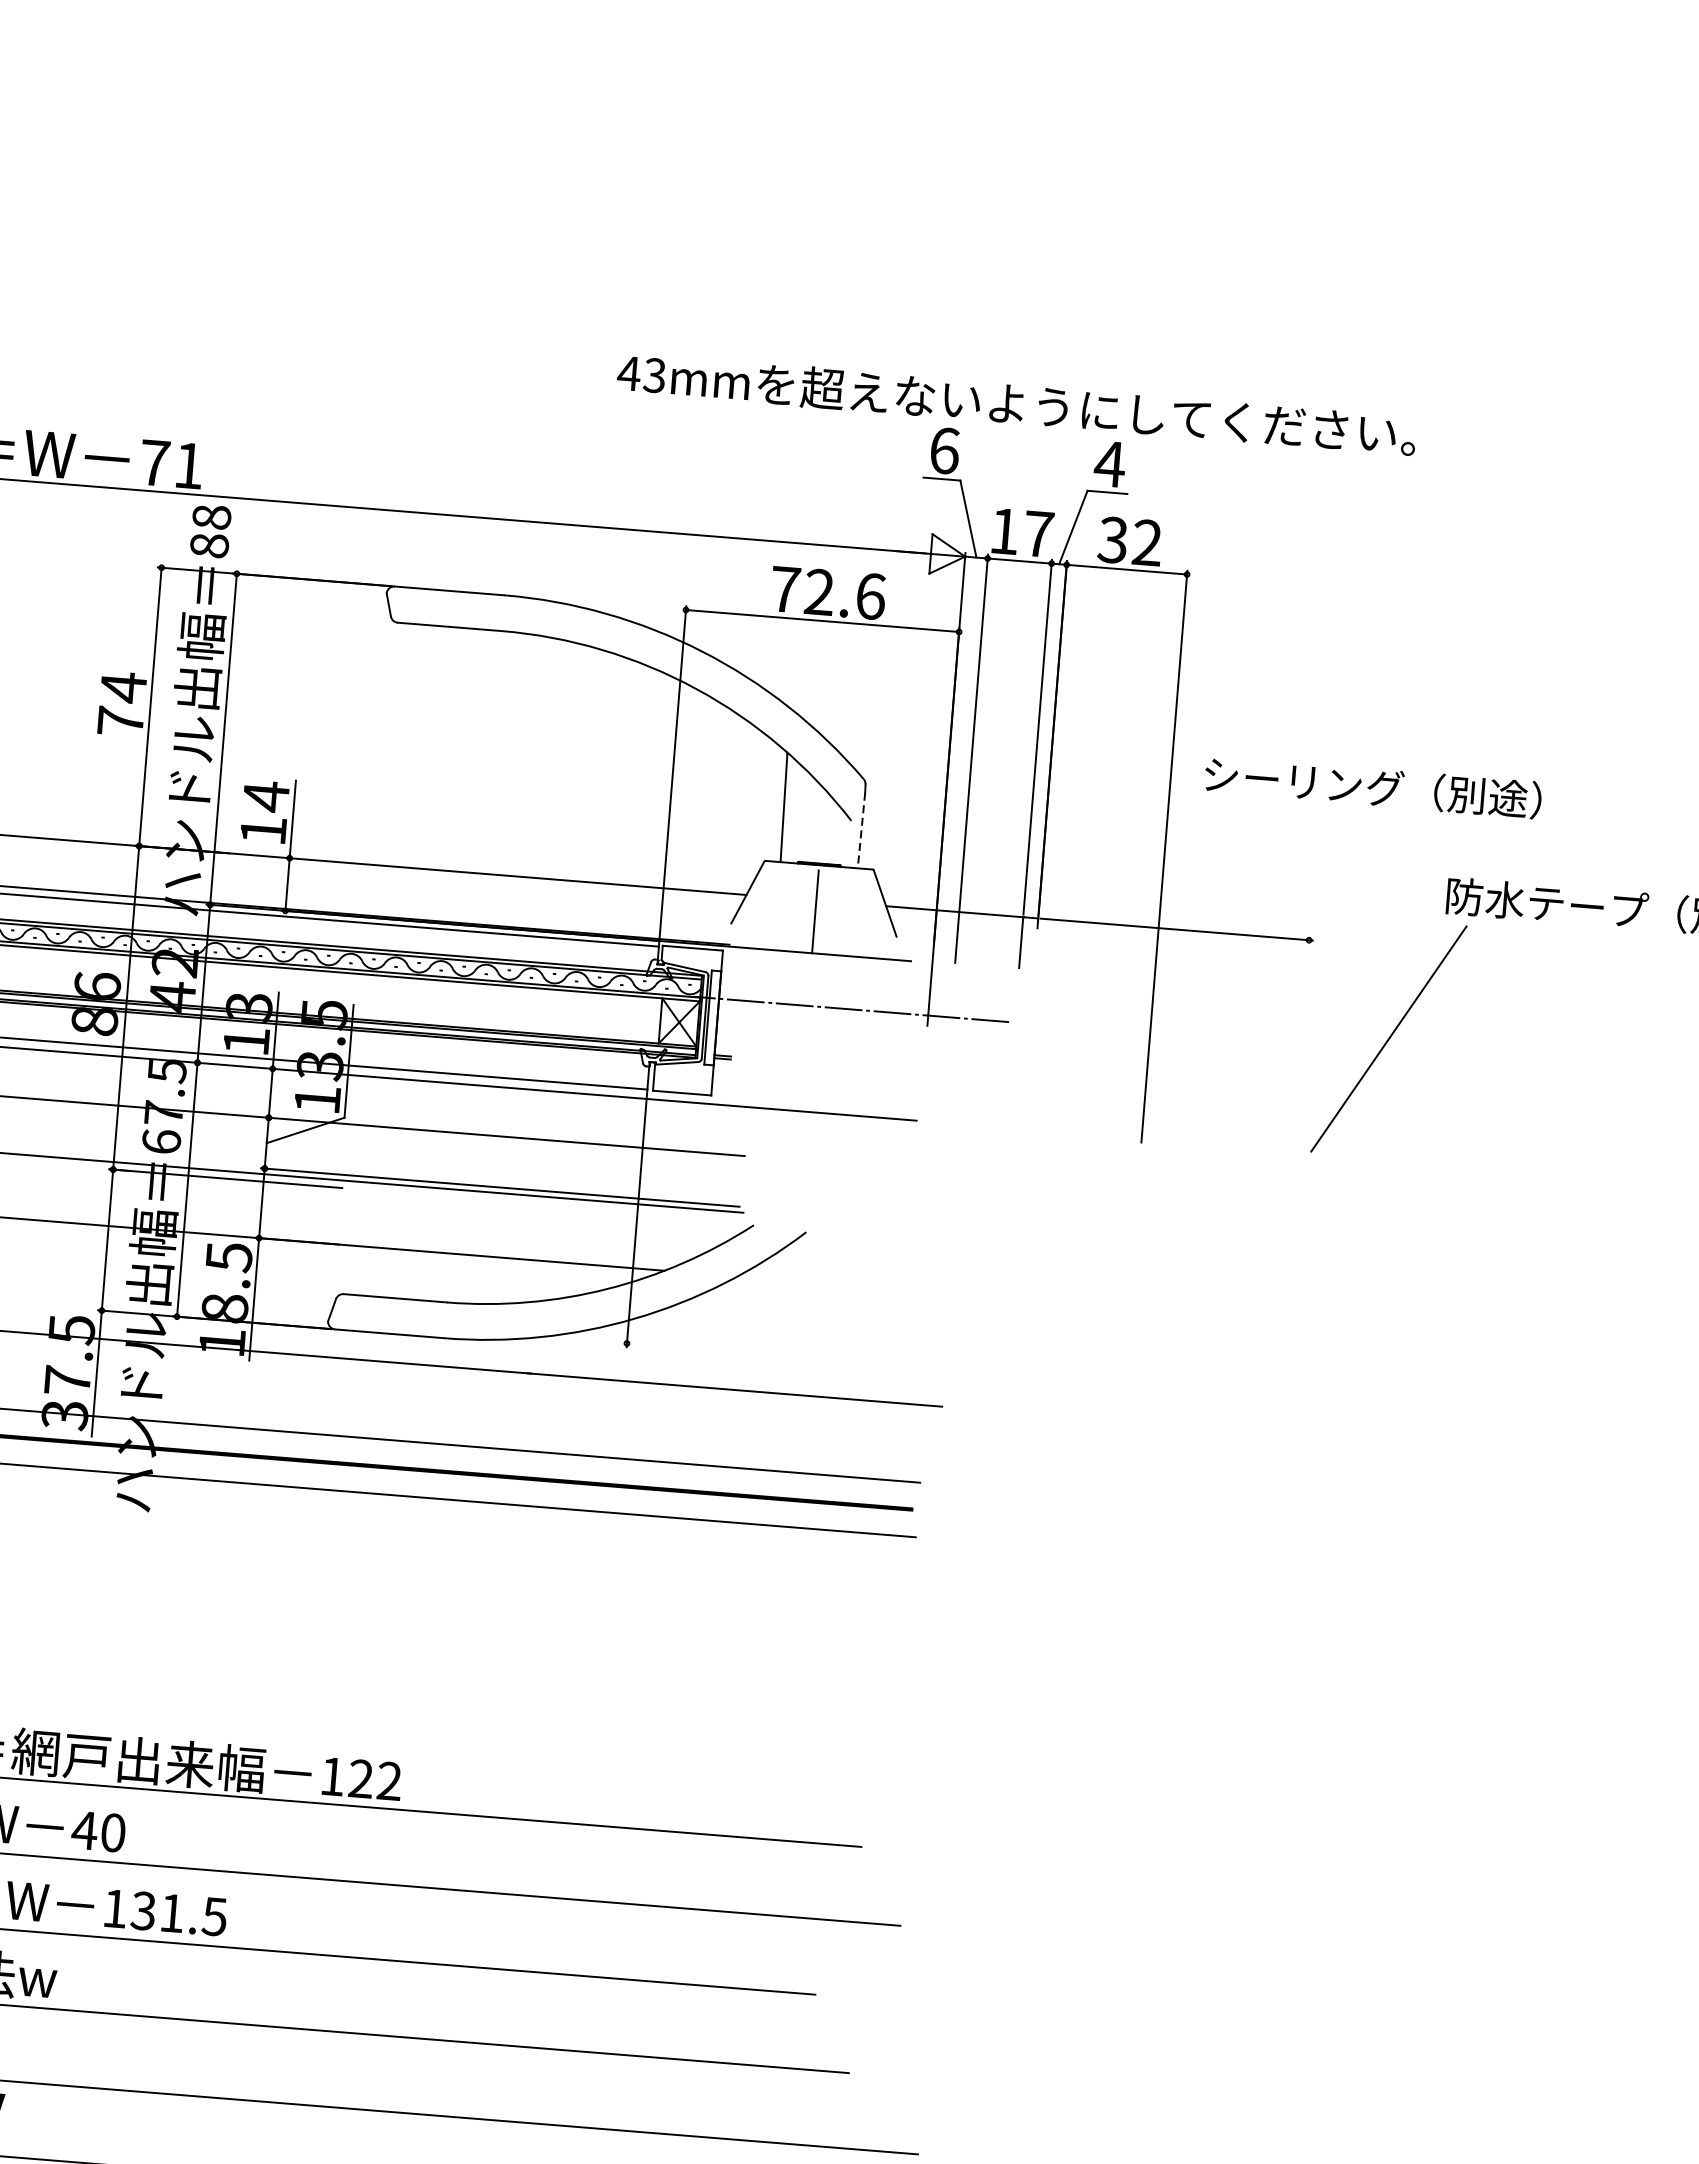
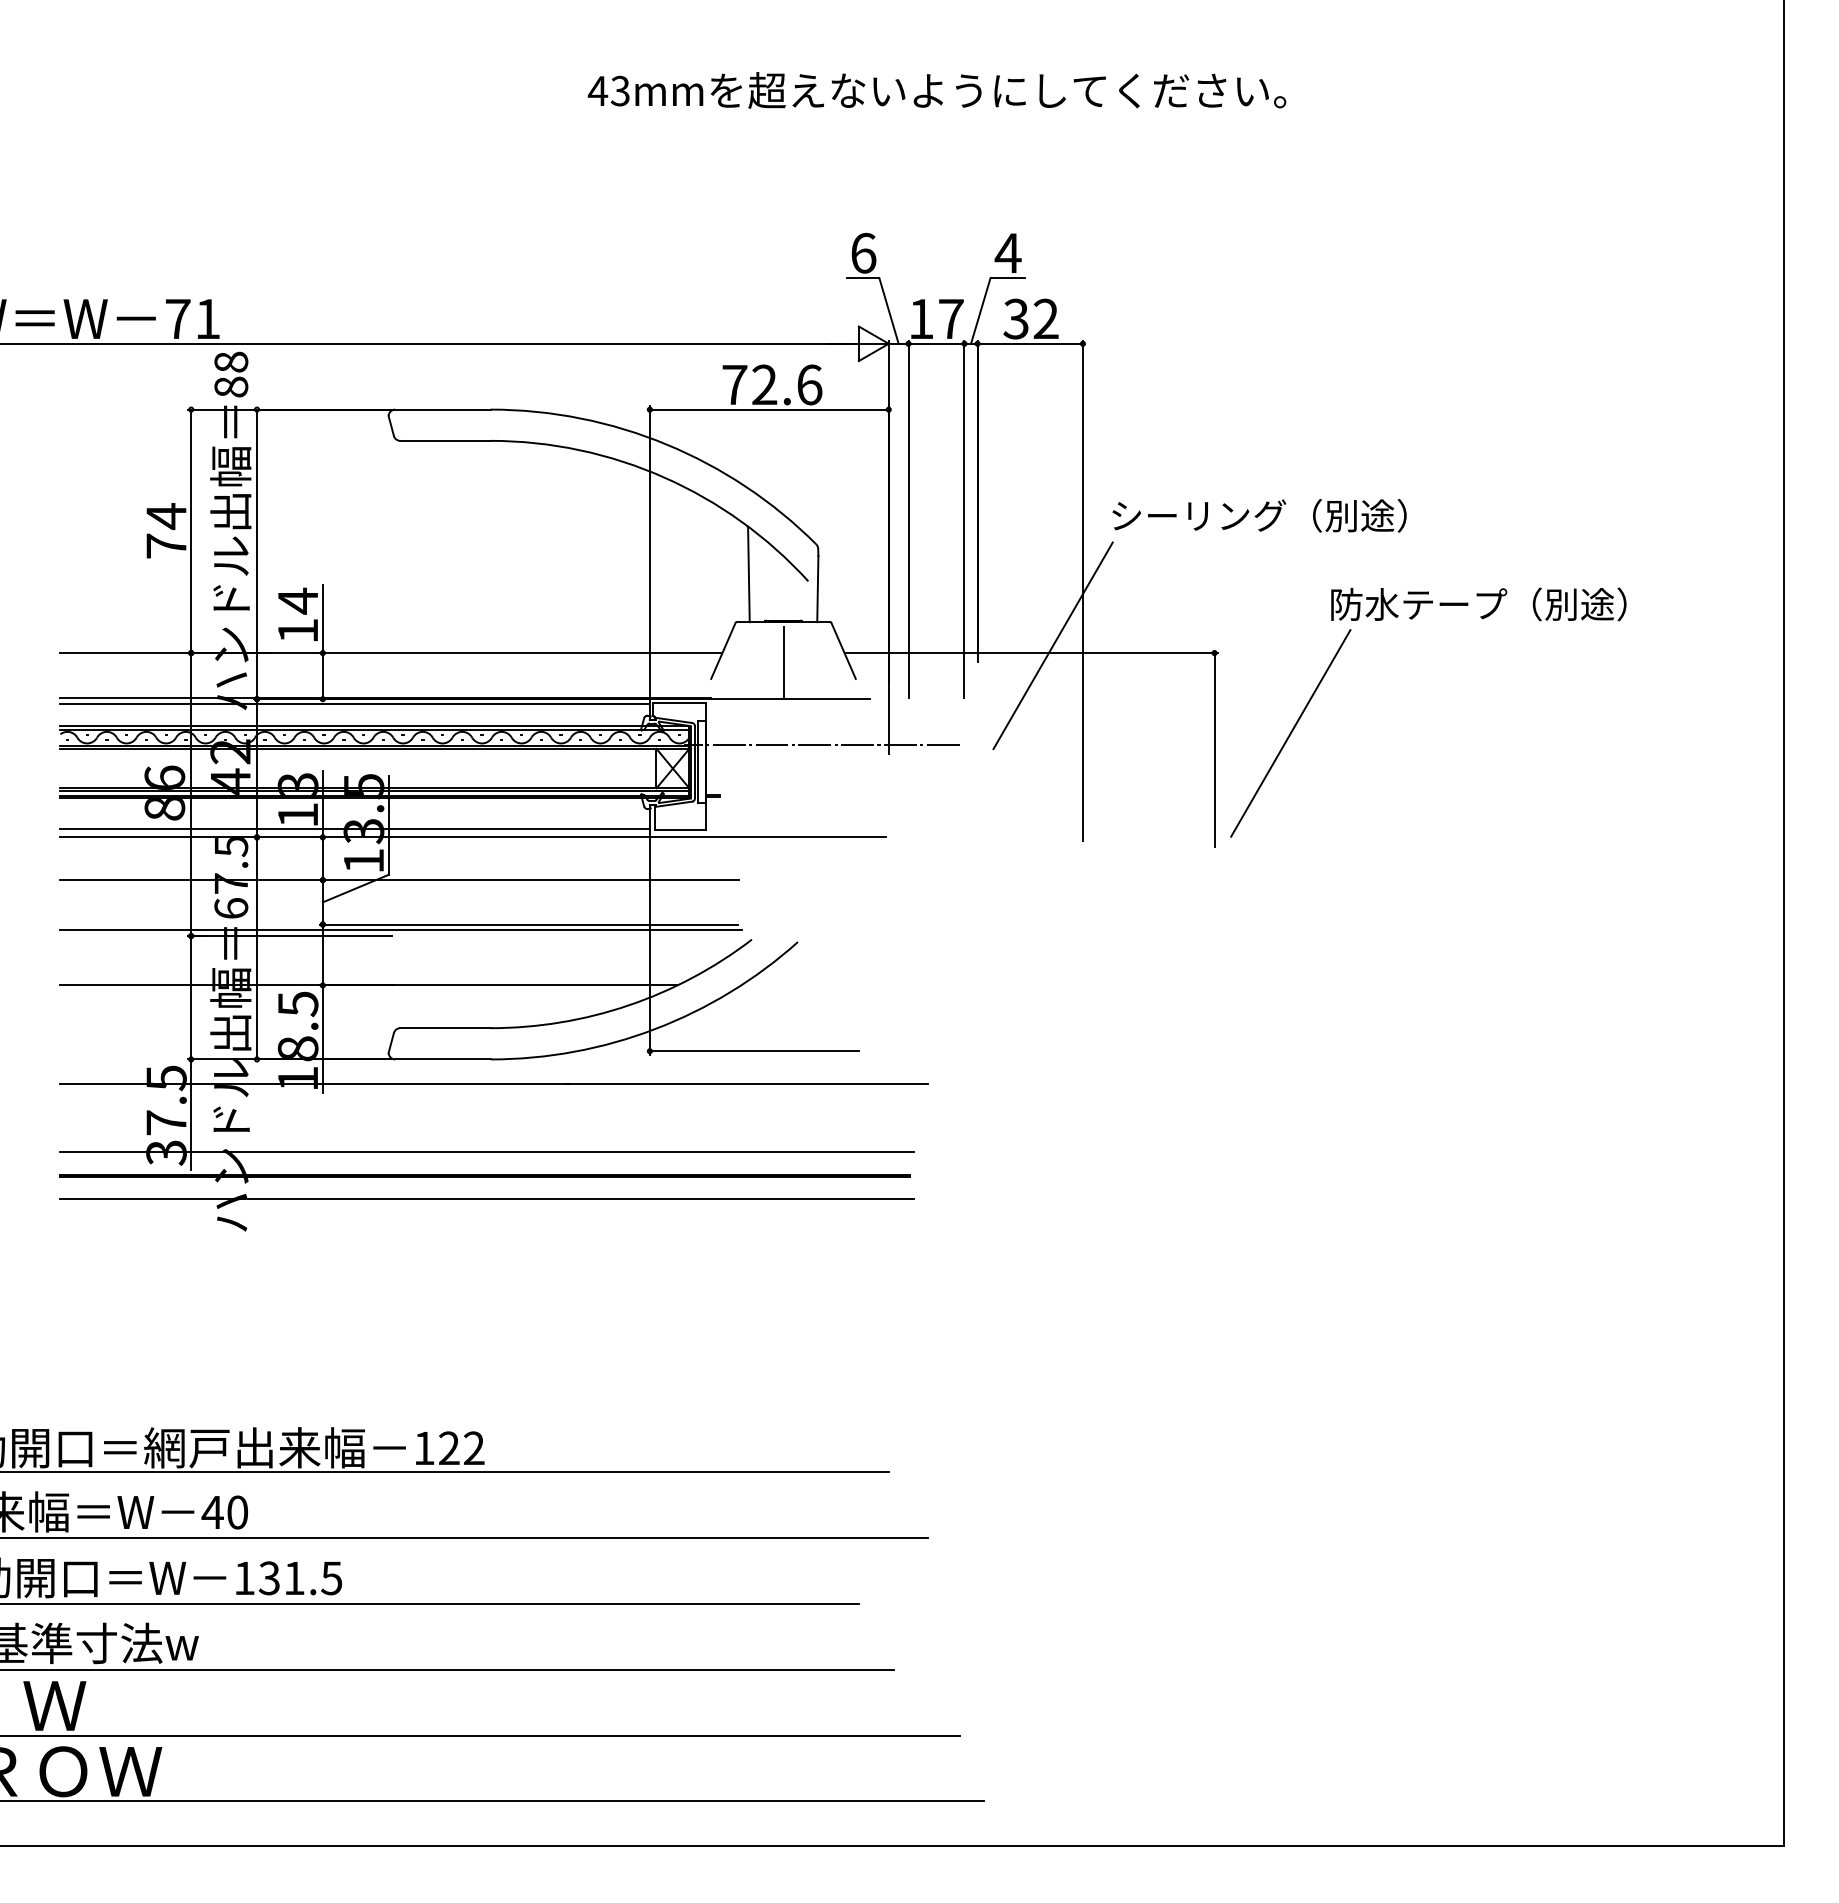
text: (1016, 403) -> (936, 90), moved
line: (861, 831) -> (817, 589), dashed -> solid
line: (1124, 916) -> (1052, 645), added
line: (1300, 1051) -> (1214, 750), added
line: (746, 1353) -> (754, 1051), added

